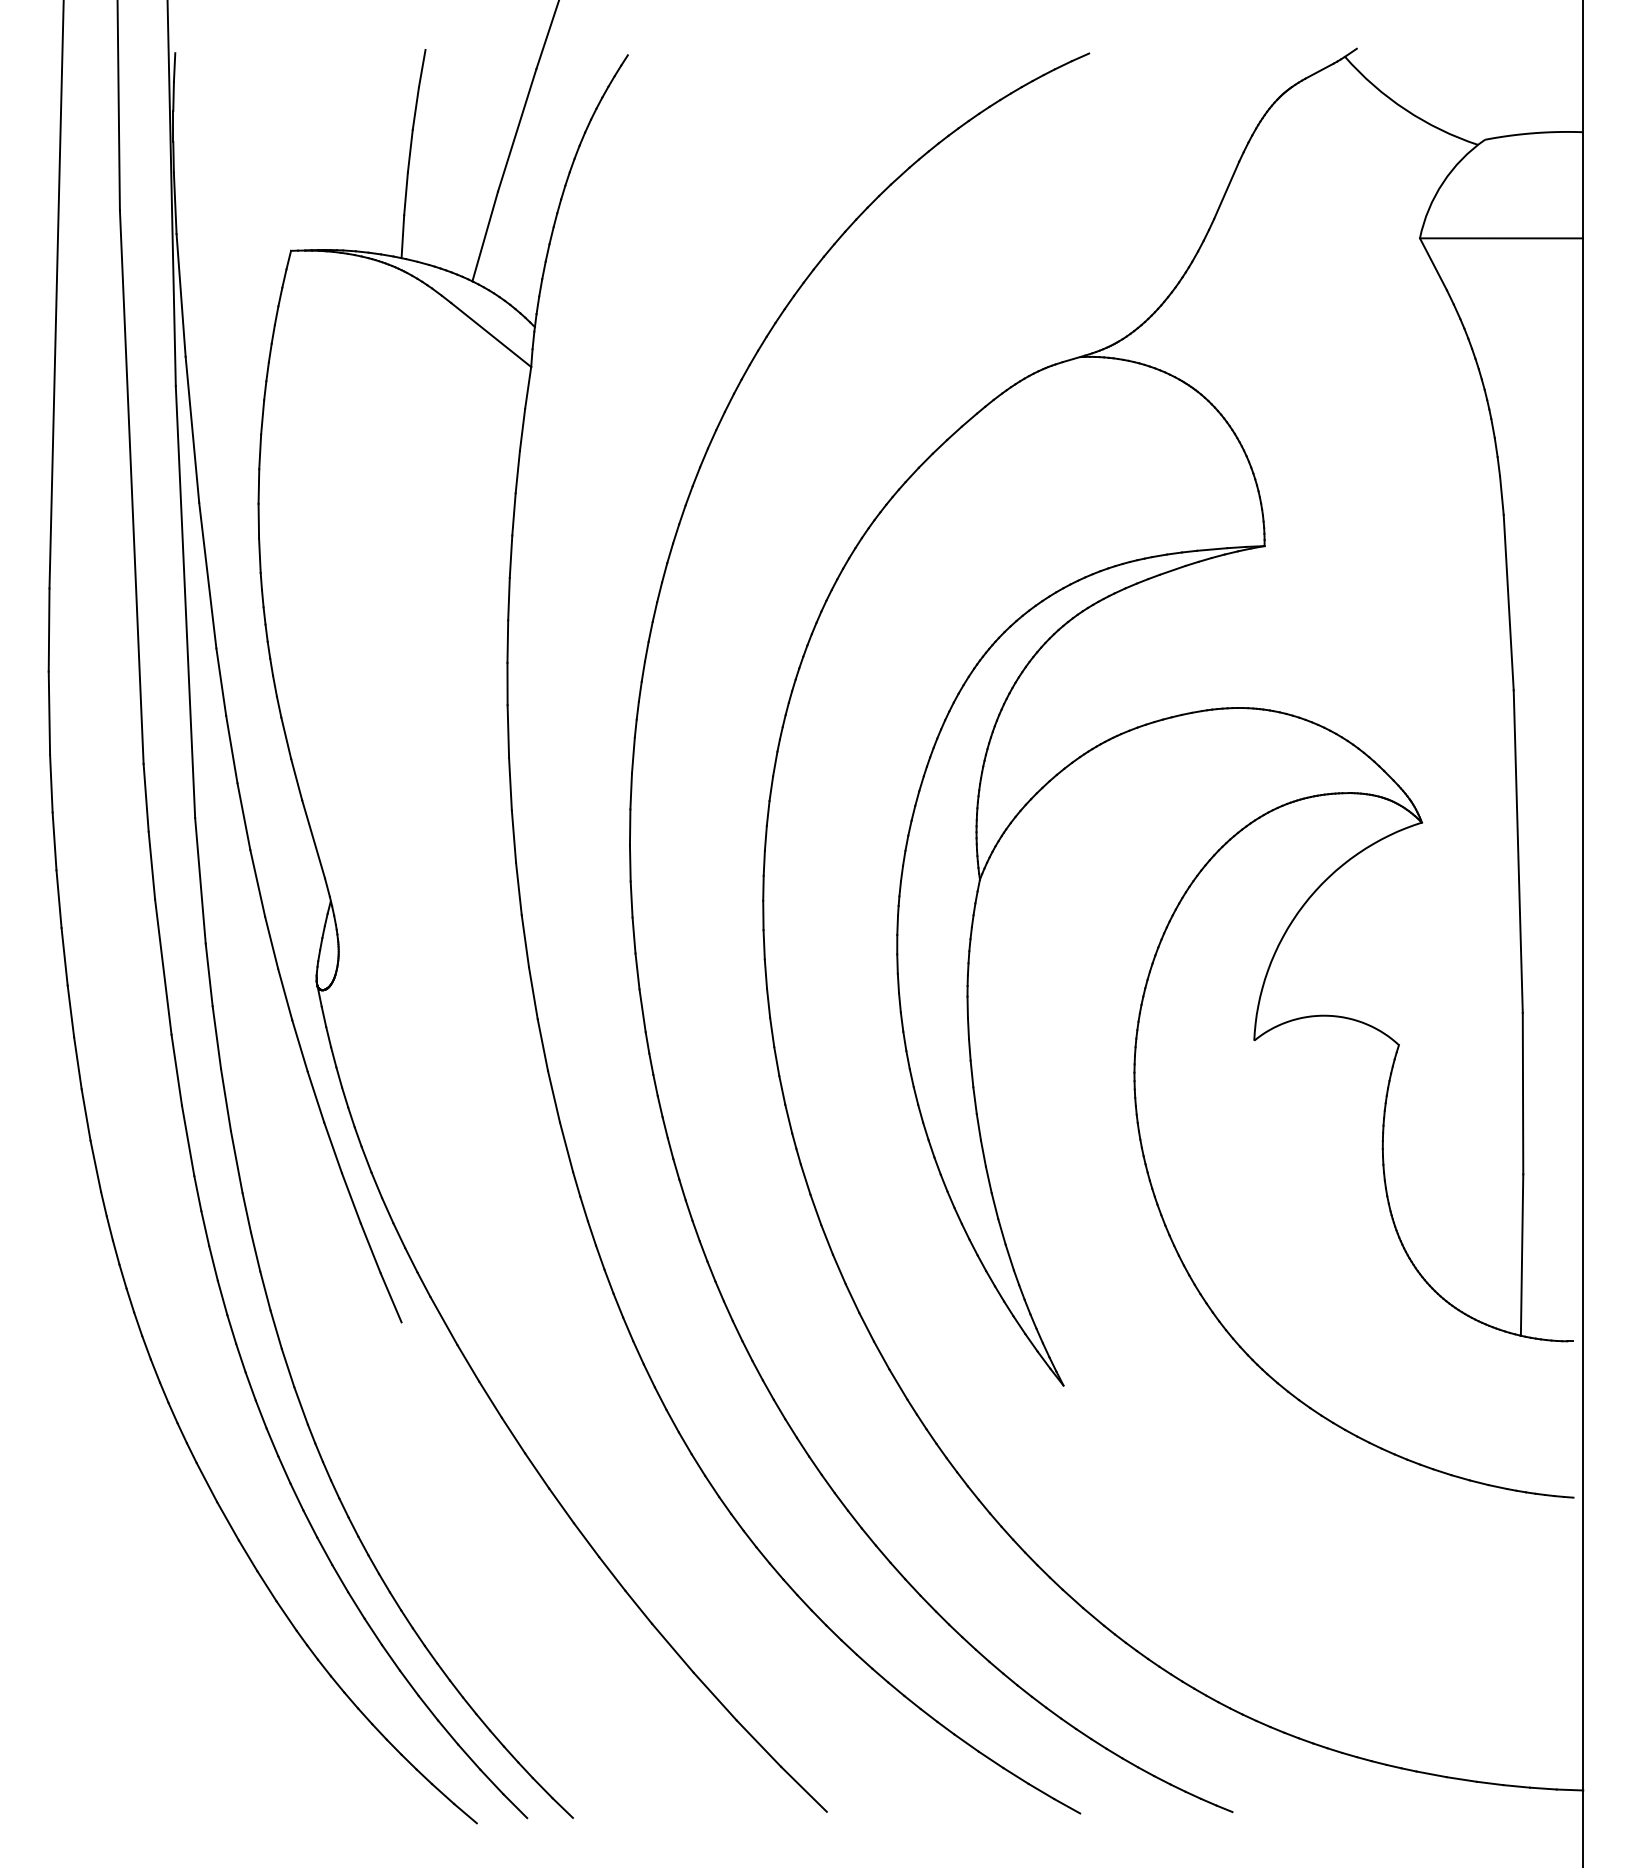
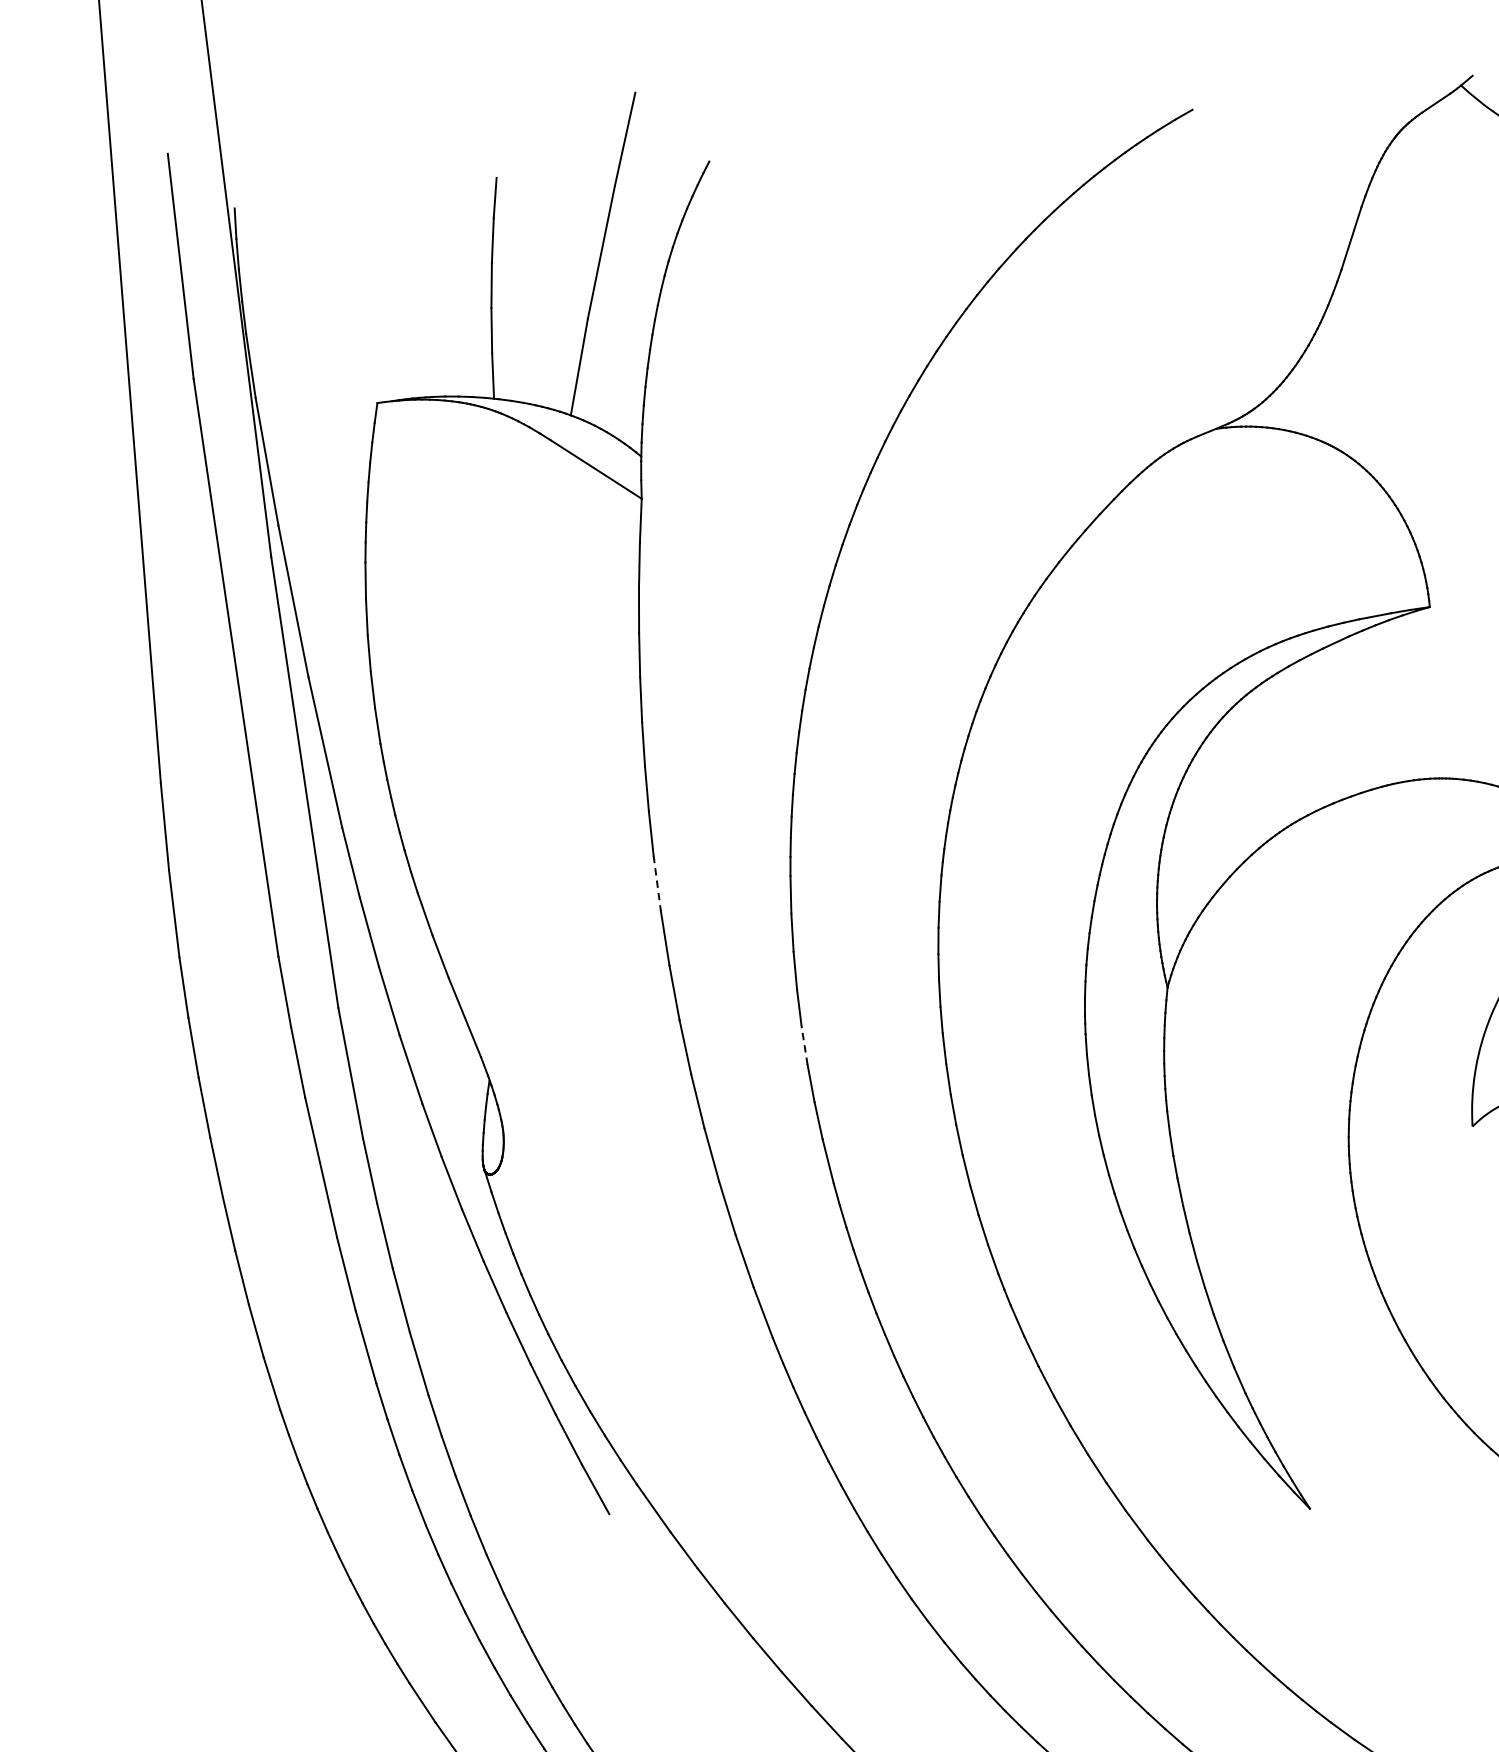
line: (508, 732) -> (657, 884), solid -> dashed
line: (631, 899) -> (804, 1046), solid -> dashed

